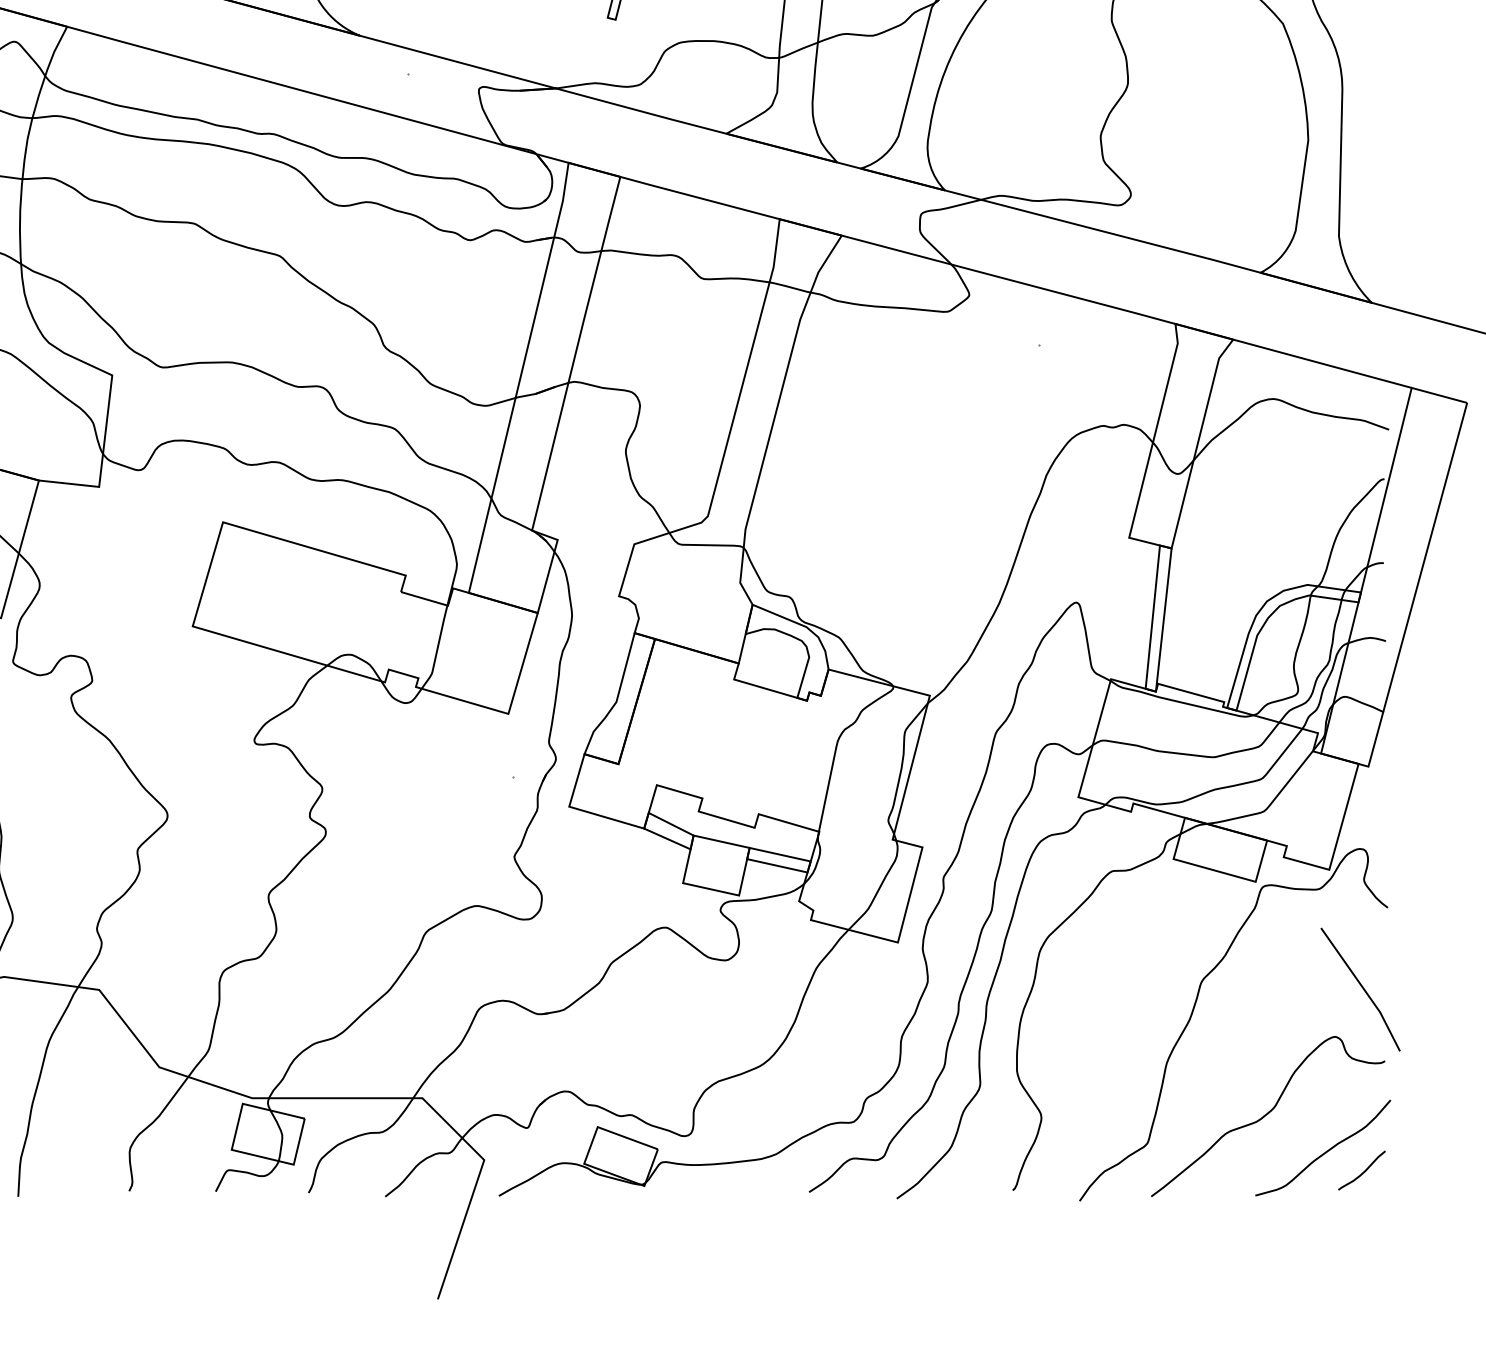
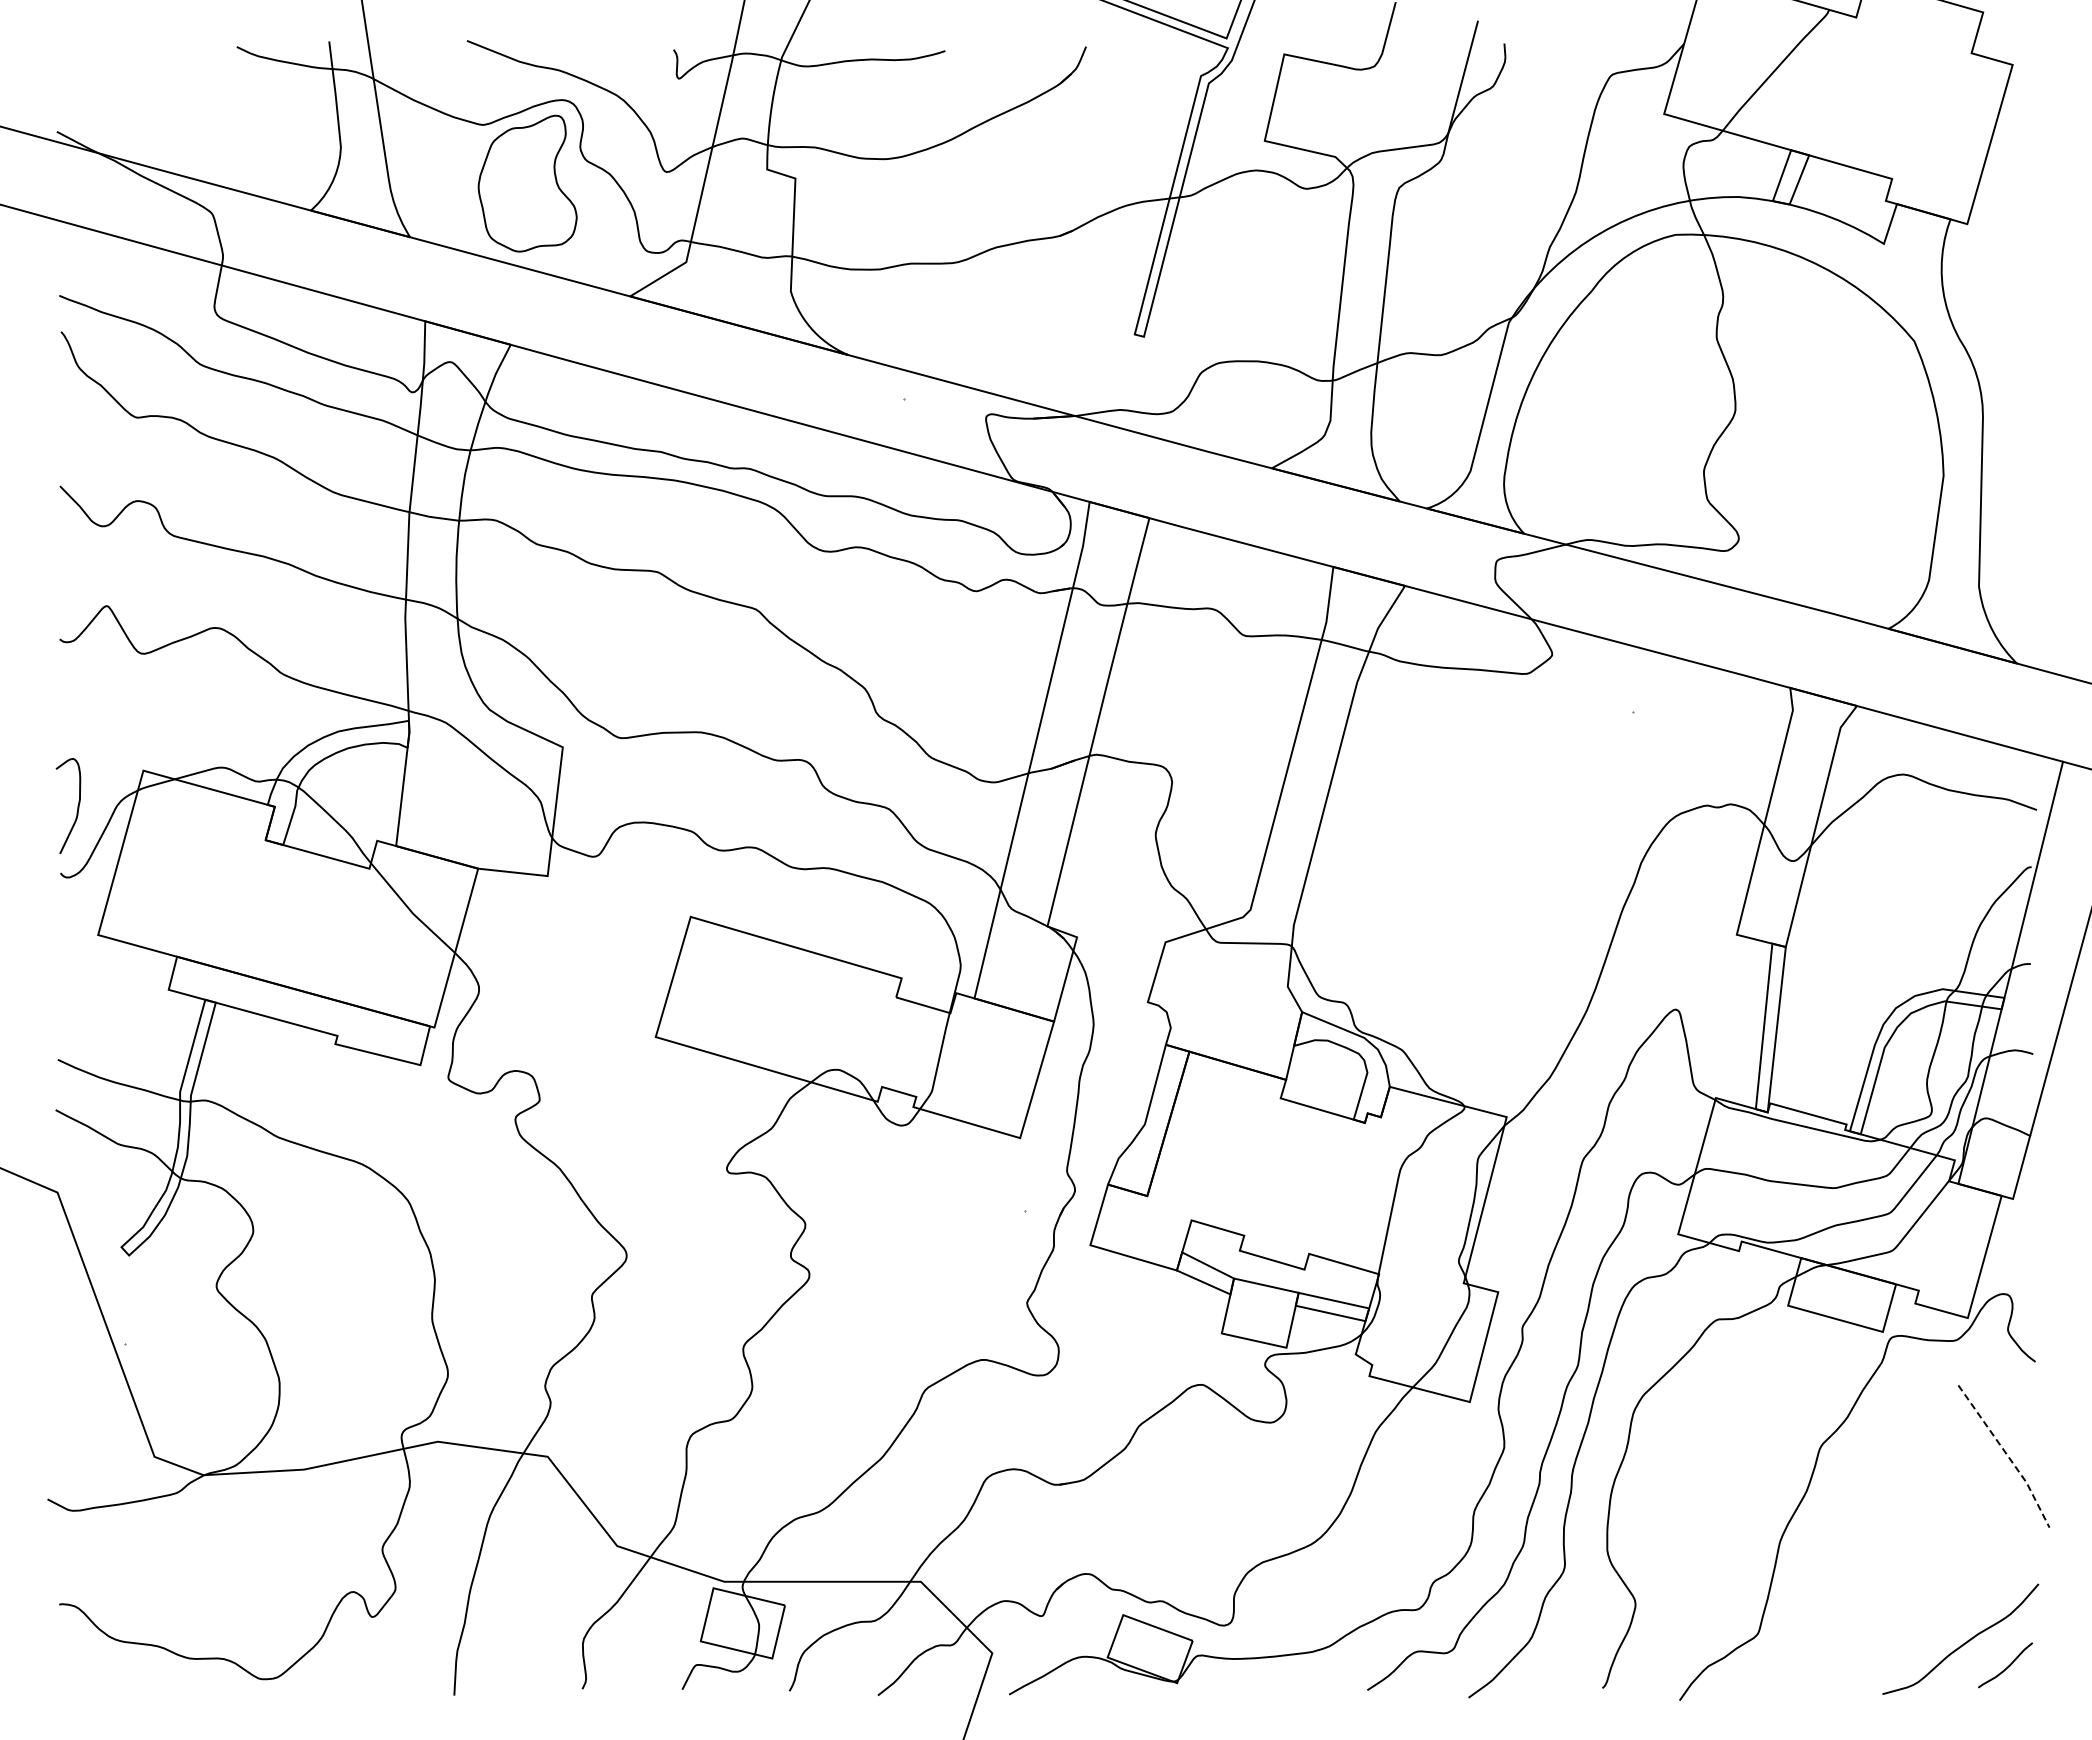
line: (1363, 988) -> (2007, 1455), solid -> dashed
curve: (1268, 1114) -> (1897, 1600), removed

